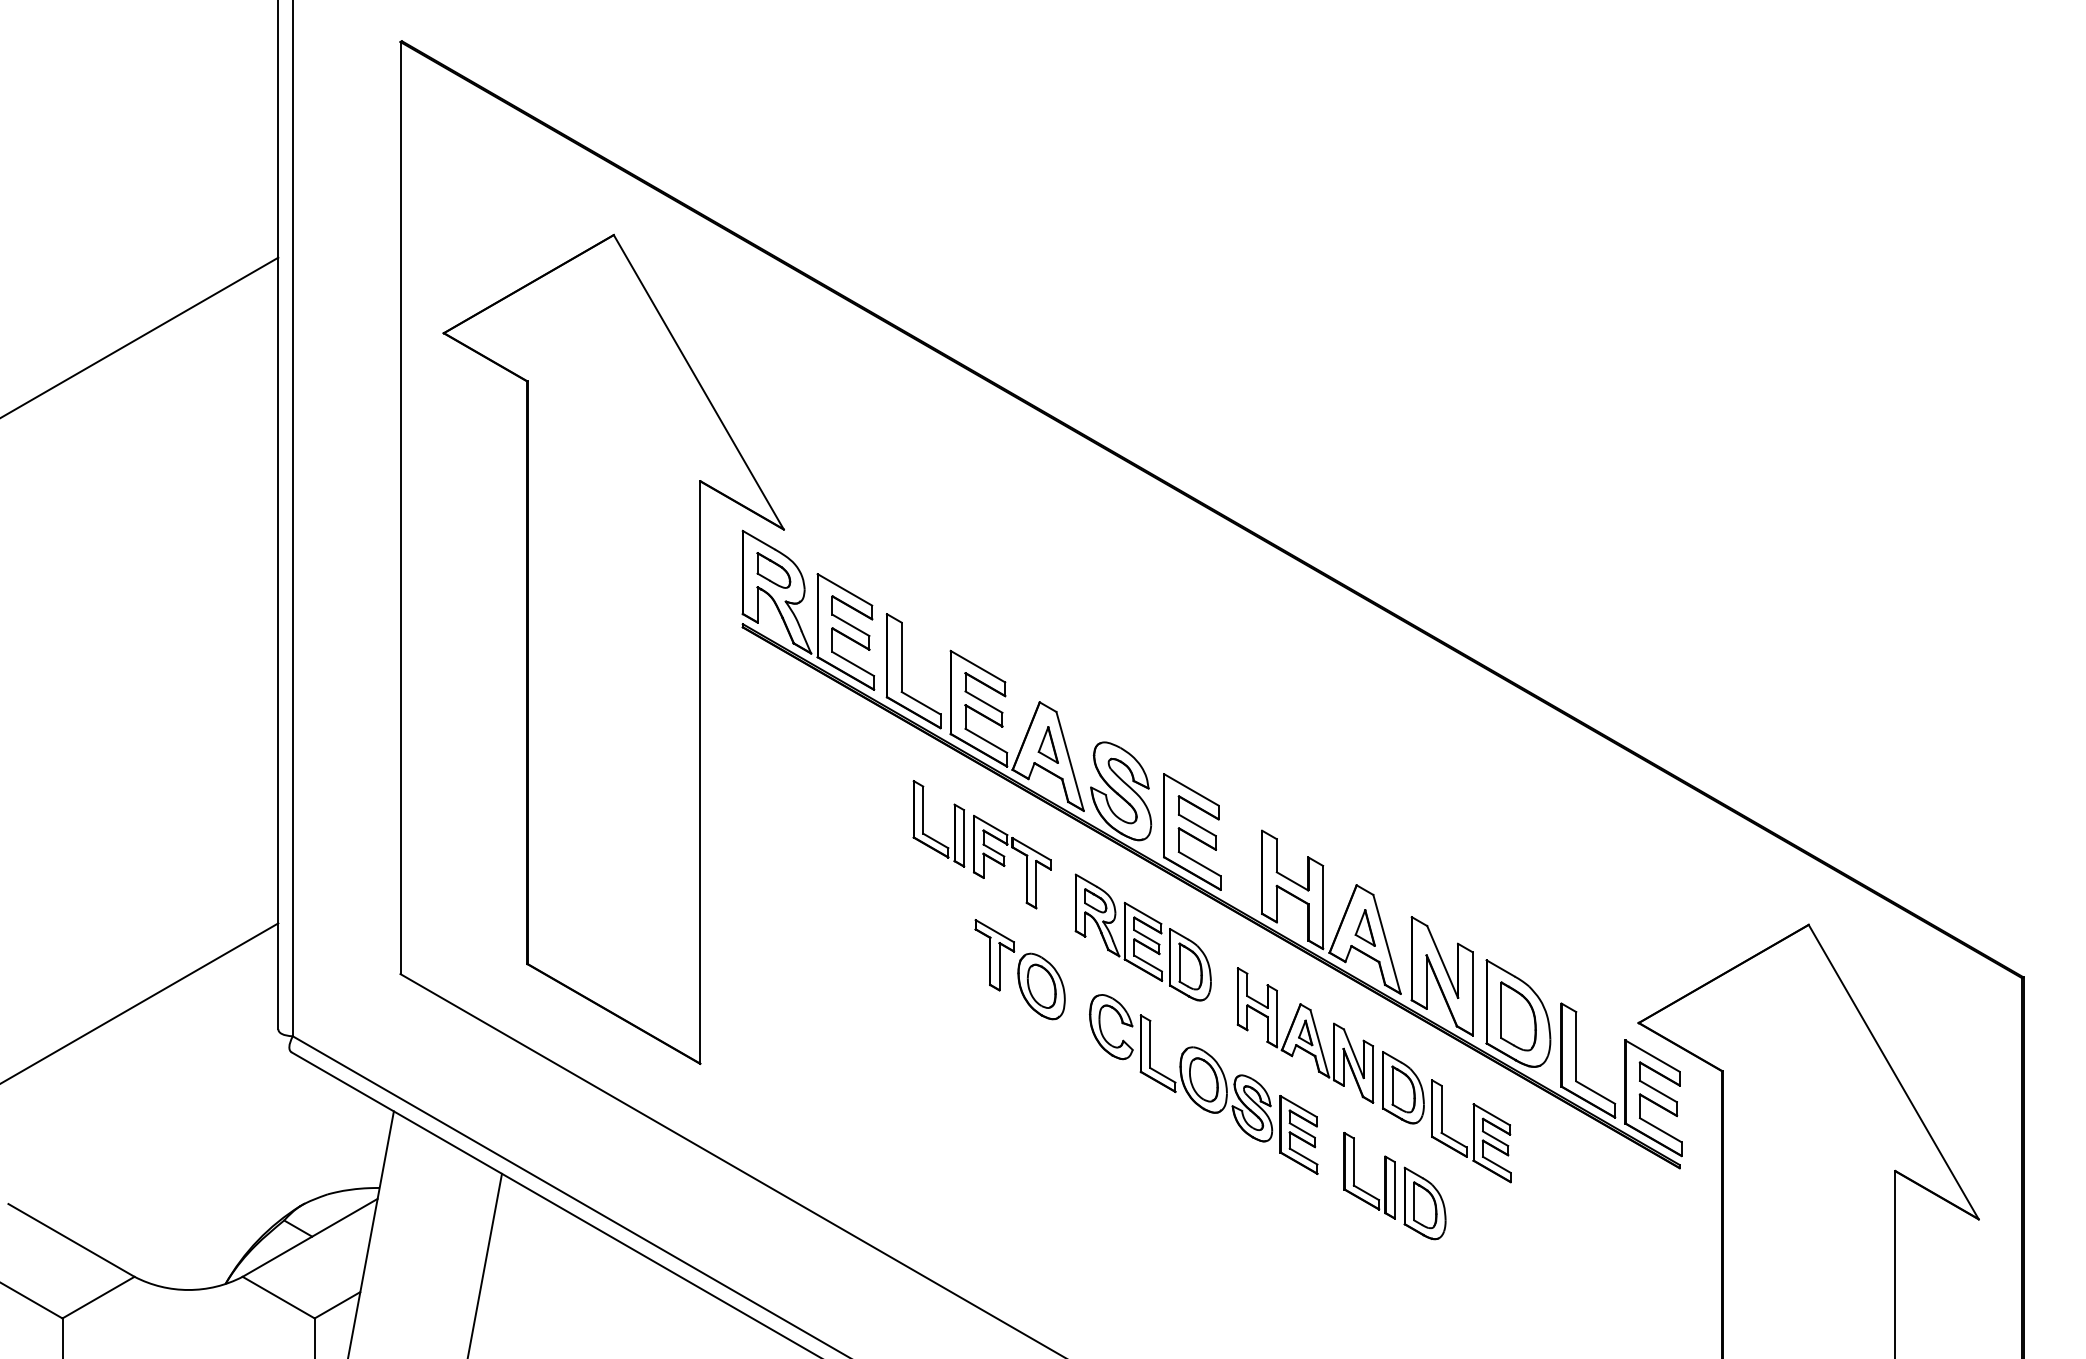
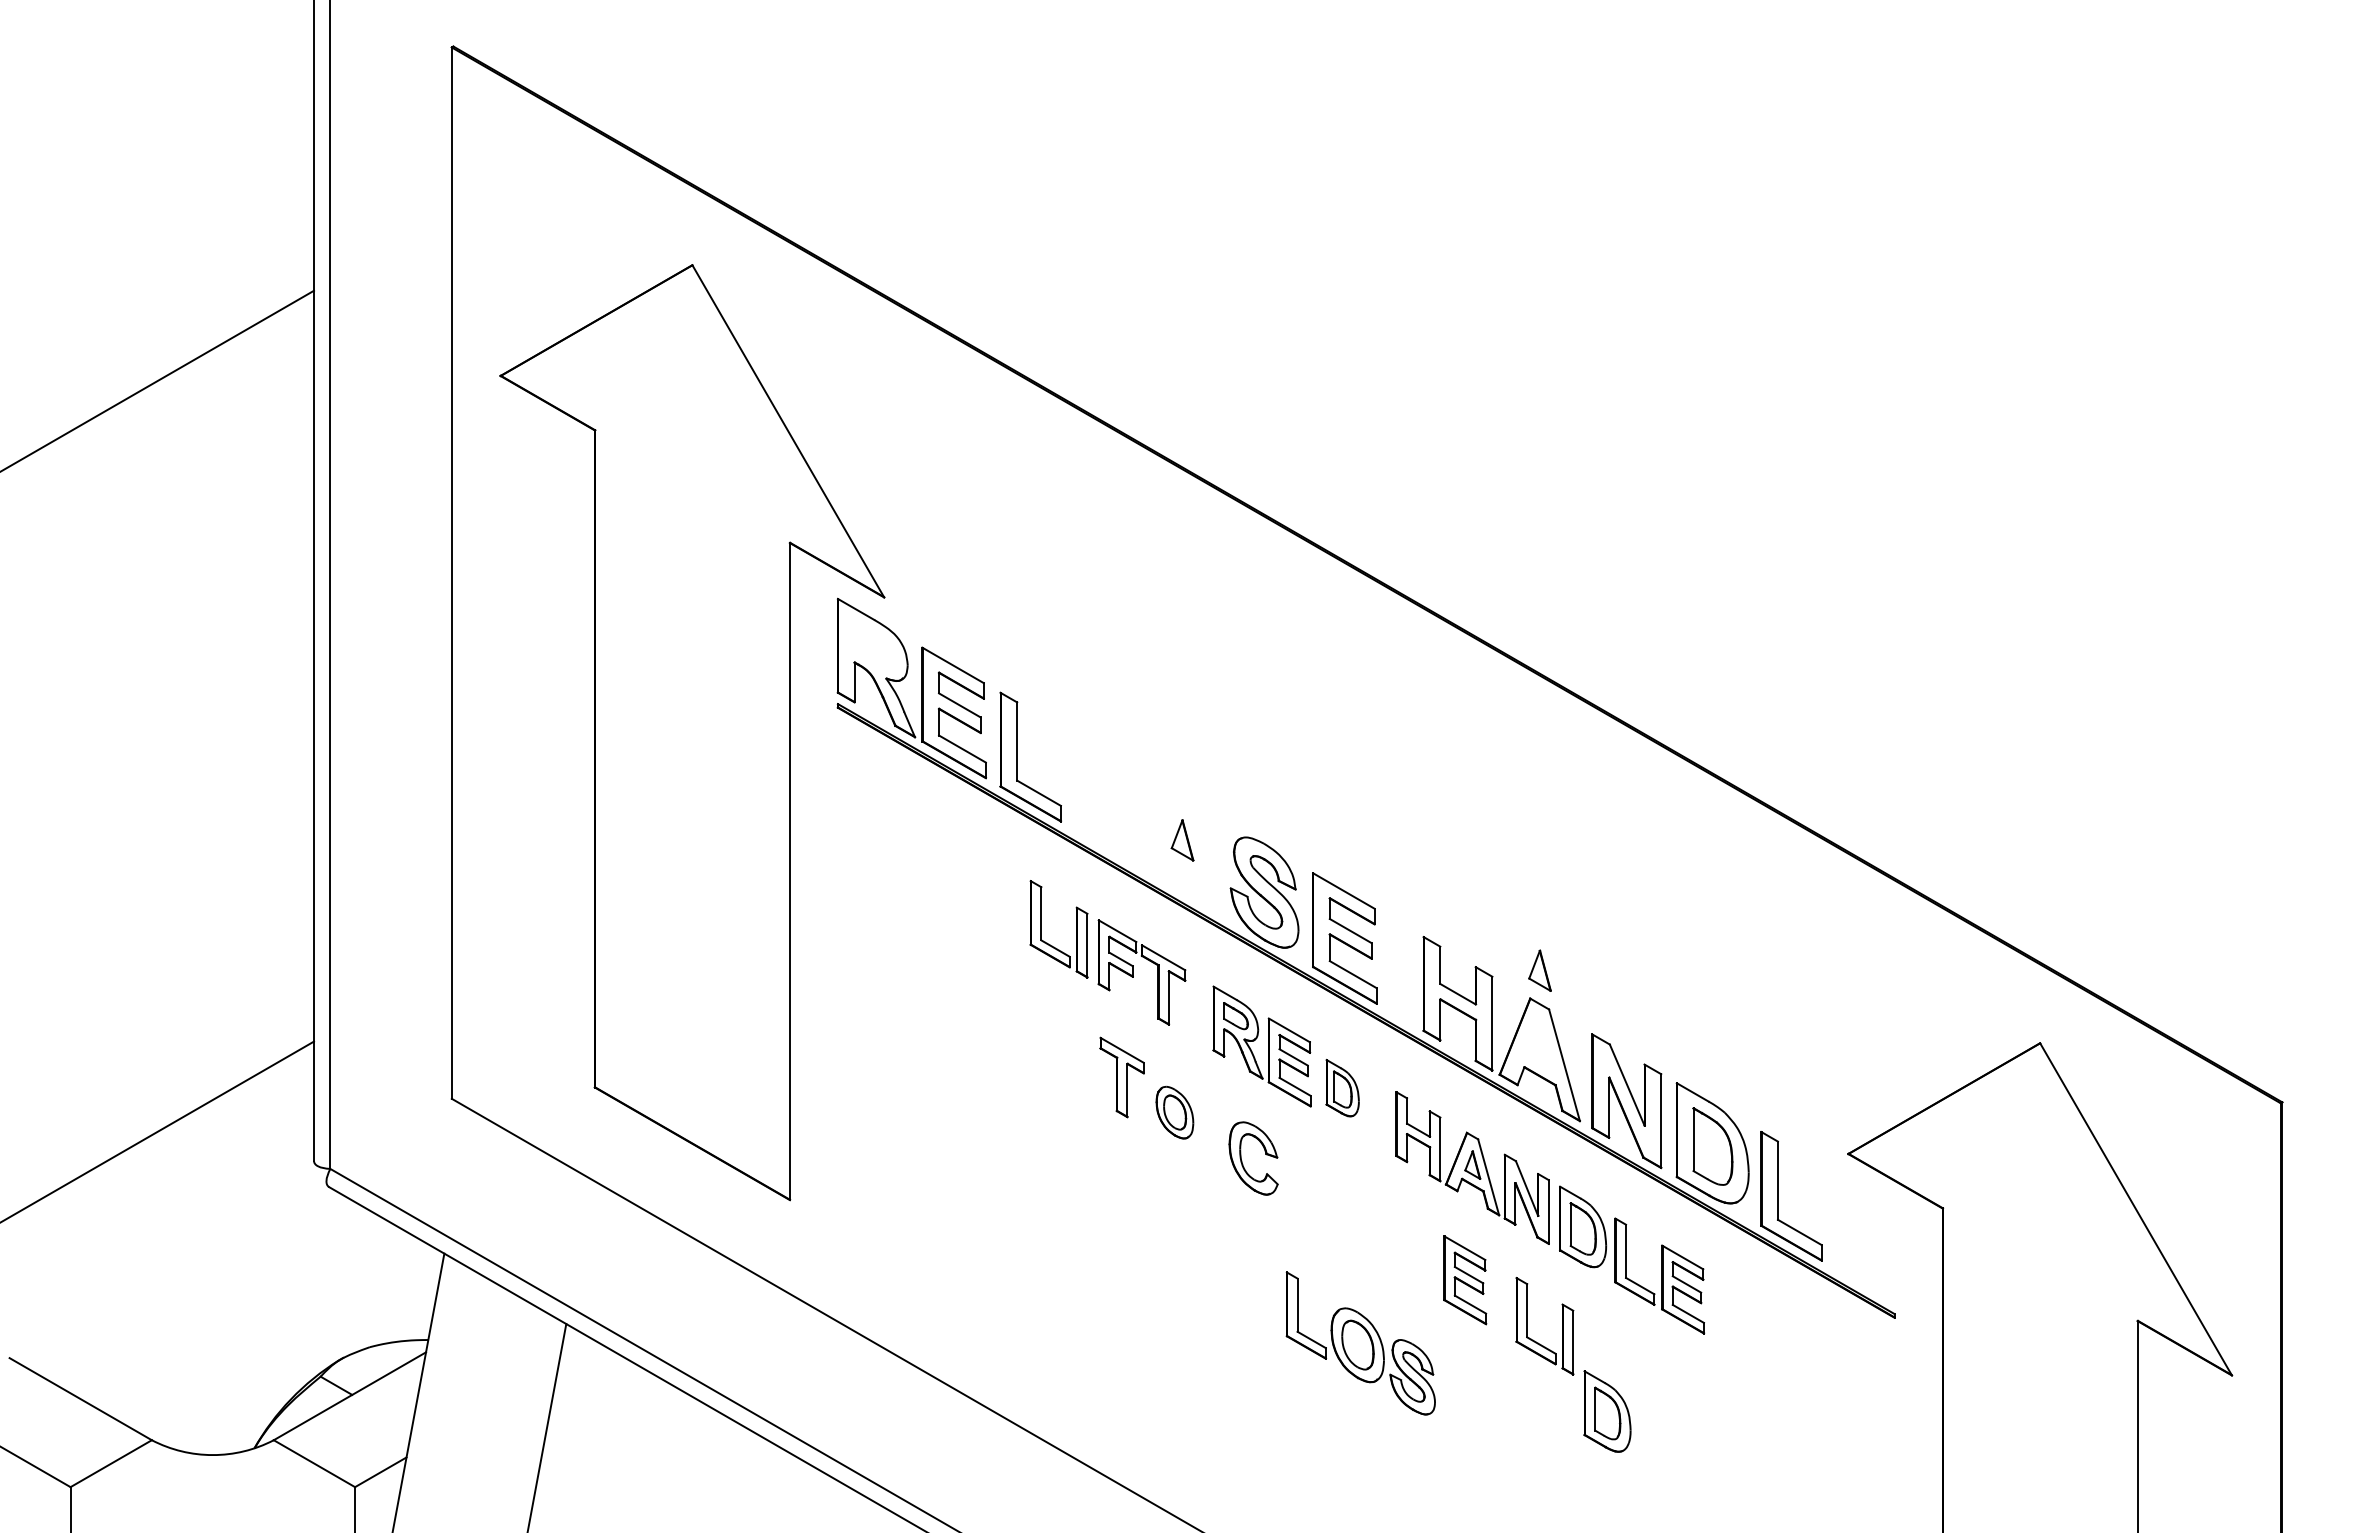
part: (773, 570) -> (872, 643), removed
part: (1025, 735) -> (1156, 829), removed
part: (1364, 927) -> (1539, 970), moved
part: (1190, 964) -> (1342, 1087), size x0.7
part: (1041, 986) -> (1174, 1112), size x0.7
part: (1206, 1078) -> (1360, 1343), moved
part: (1652, 1097) -> (1864, 1238), removed
part: (1425, 1203) -> (1607, 1411), moved

